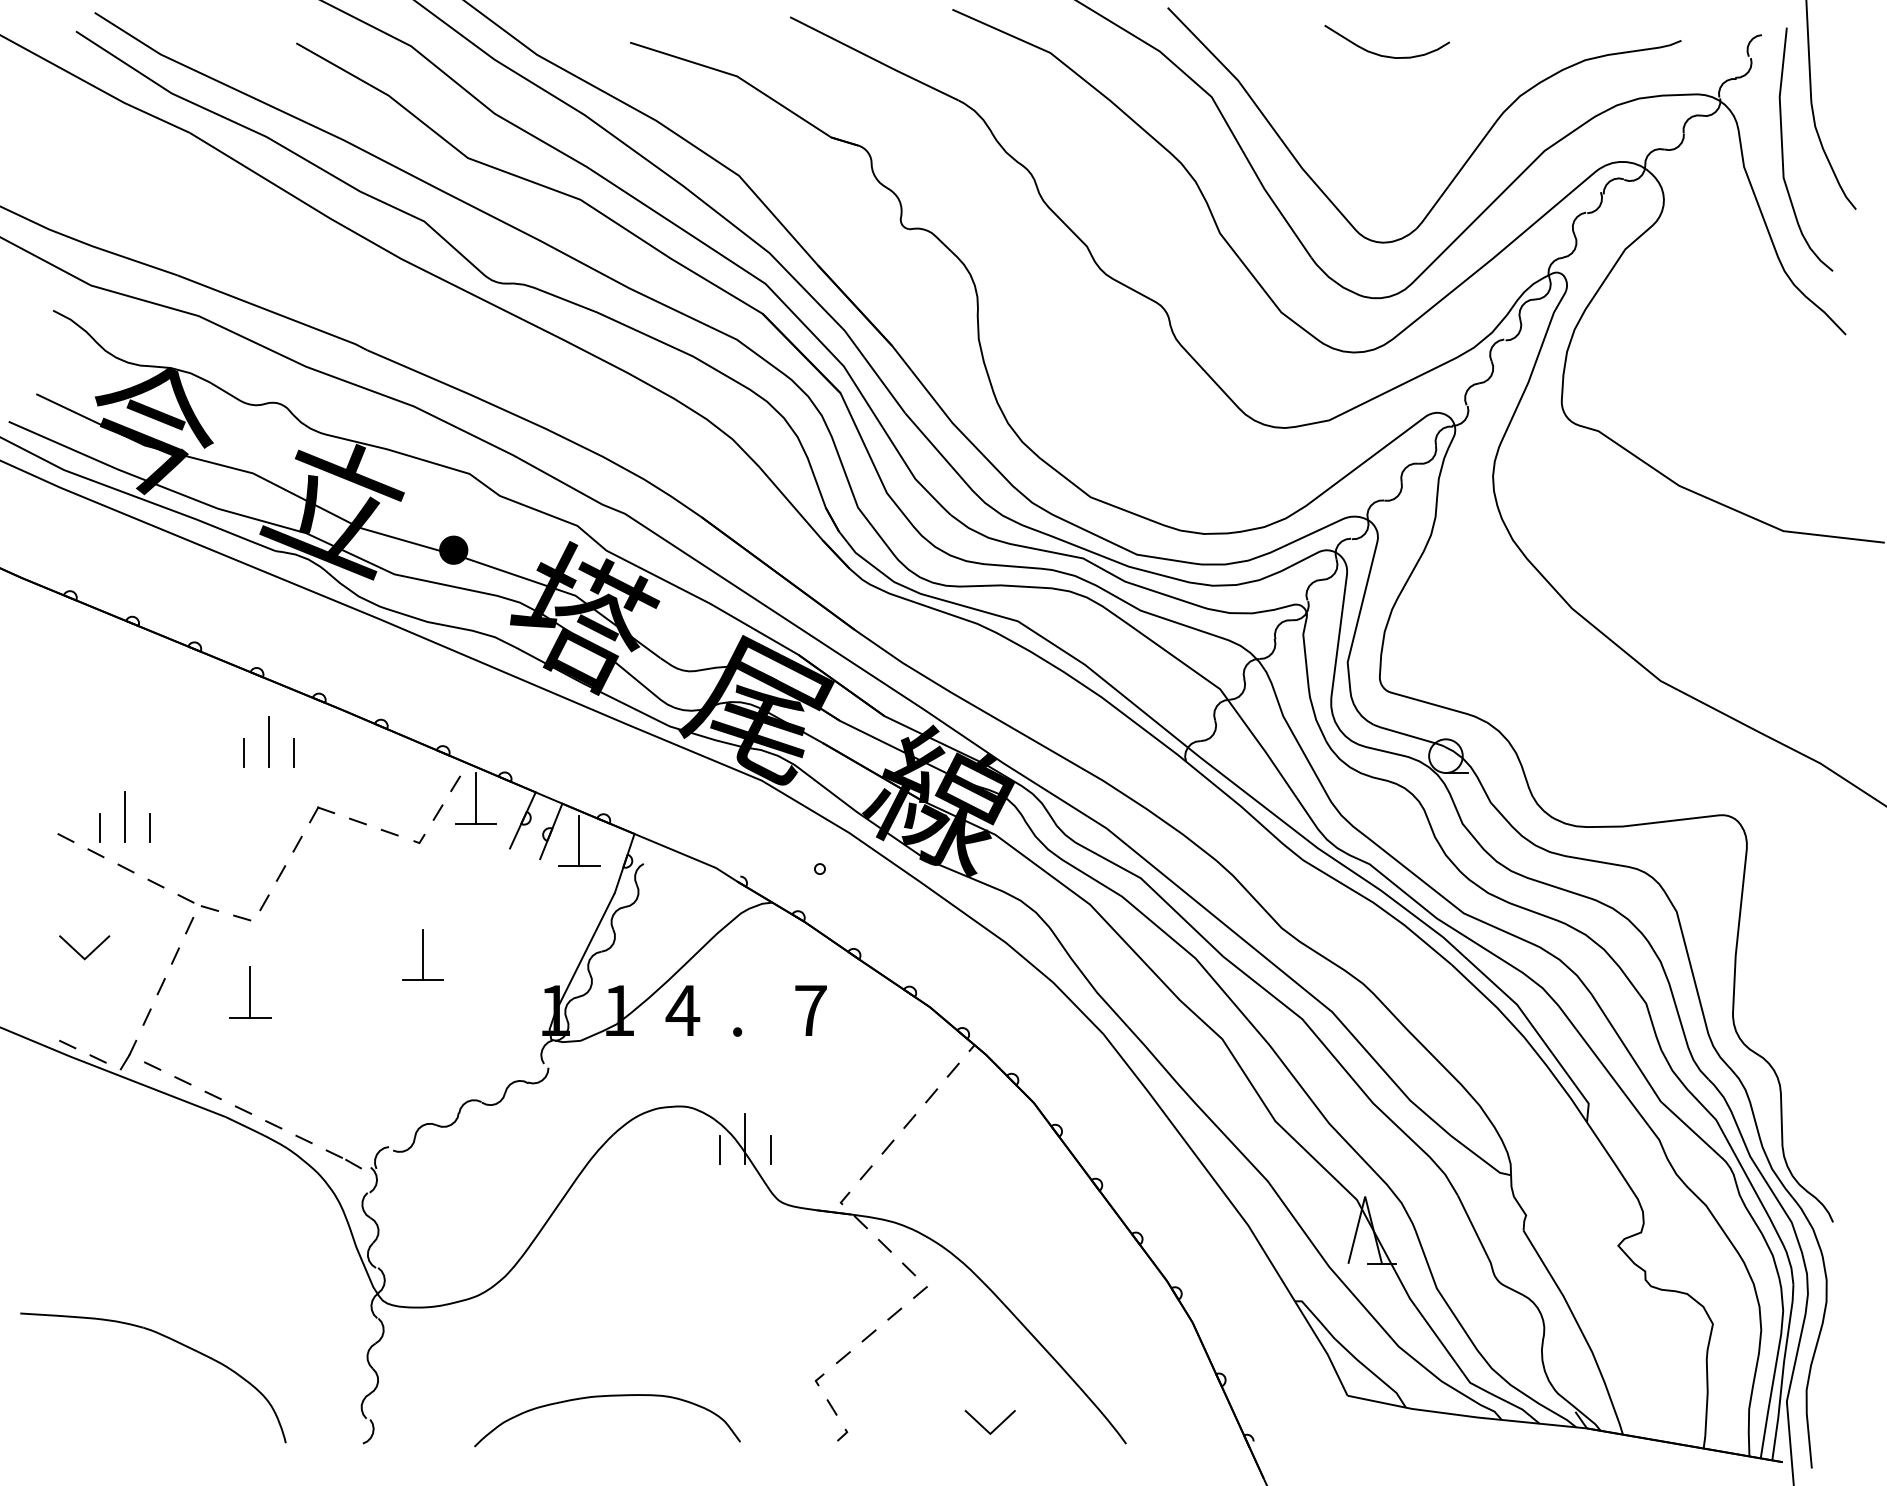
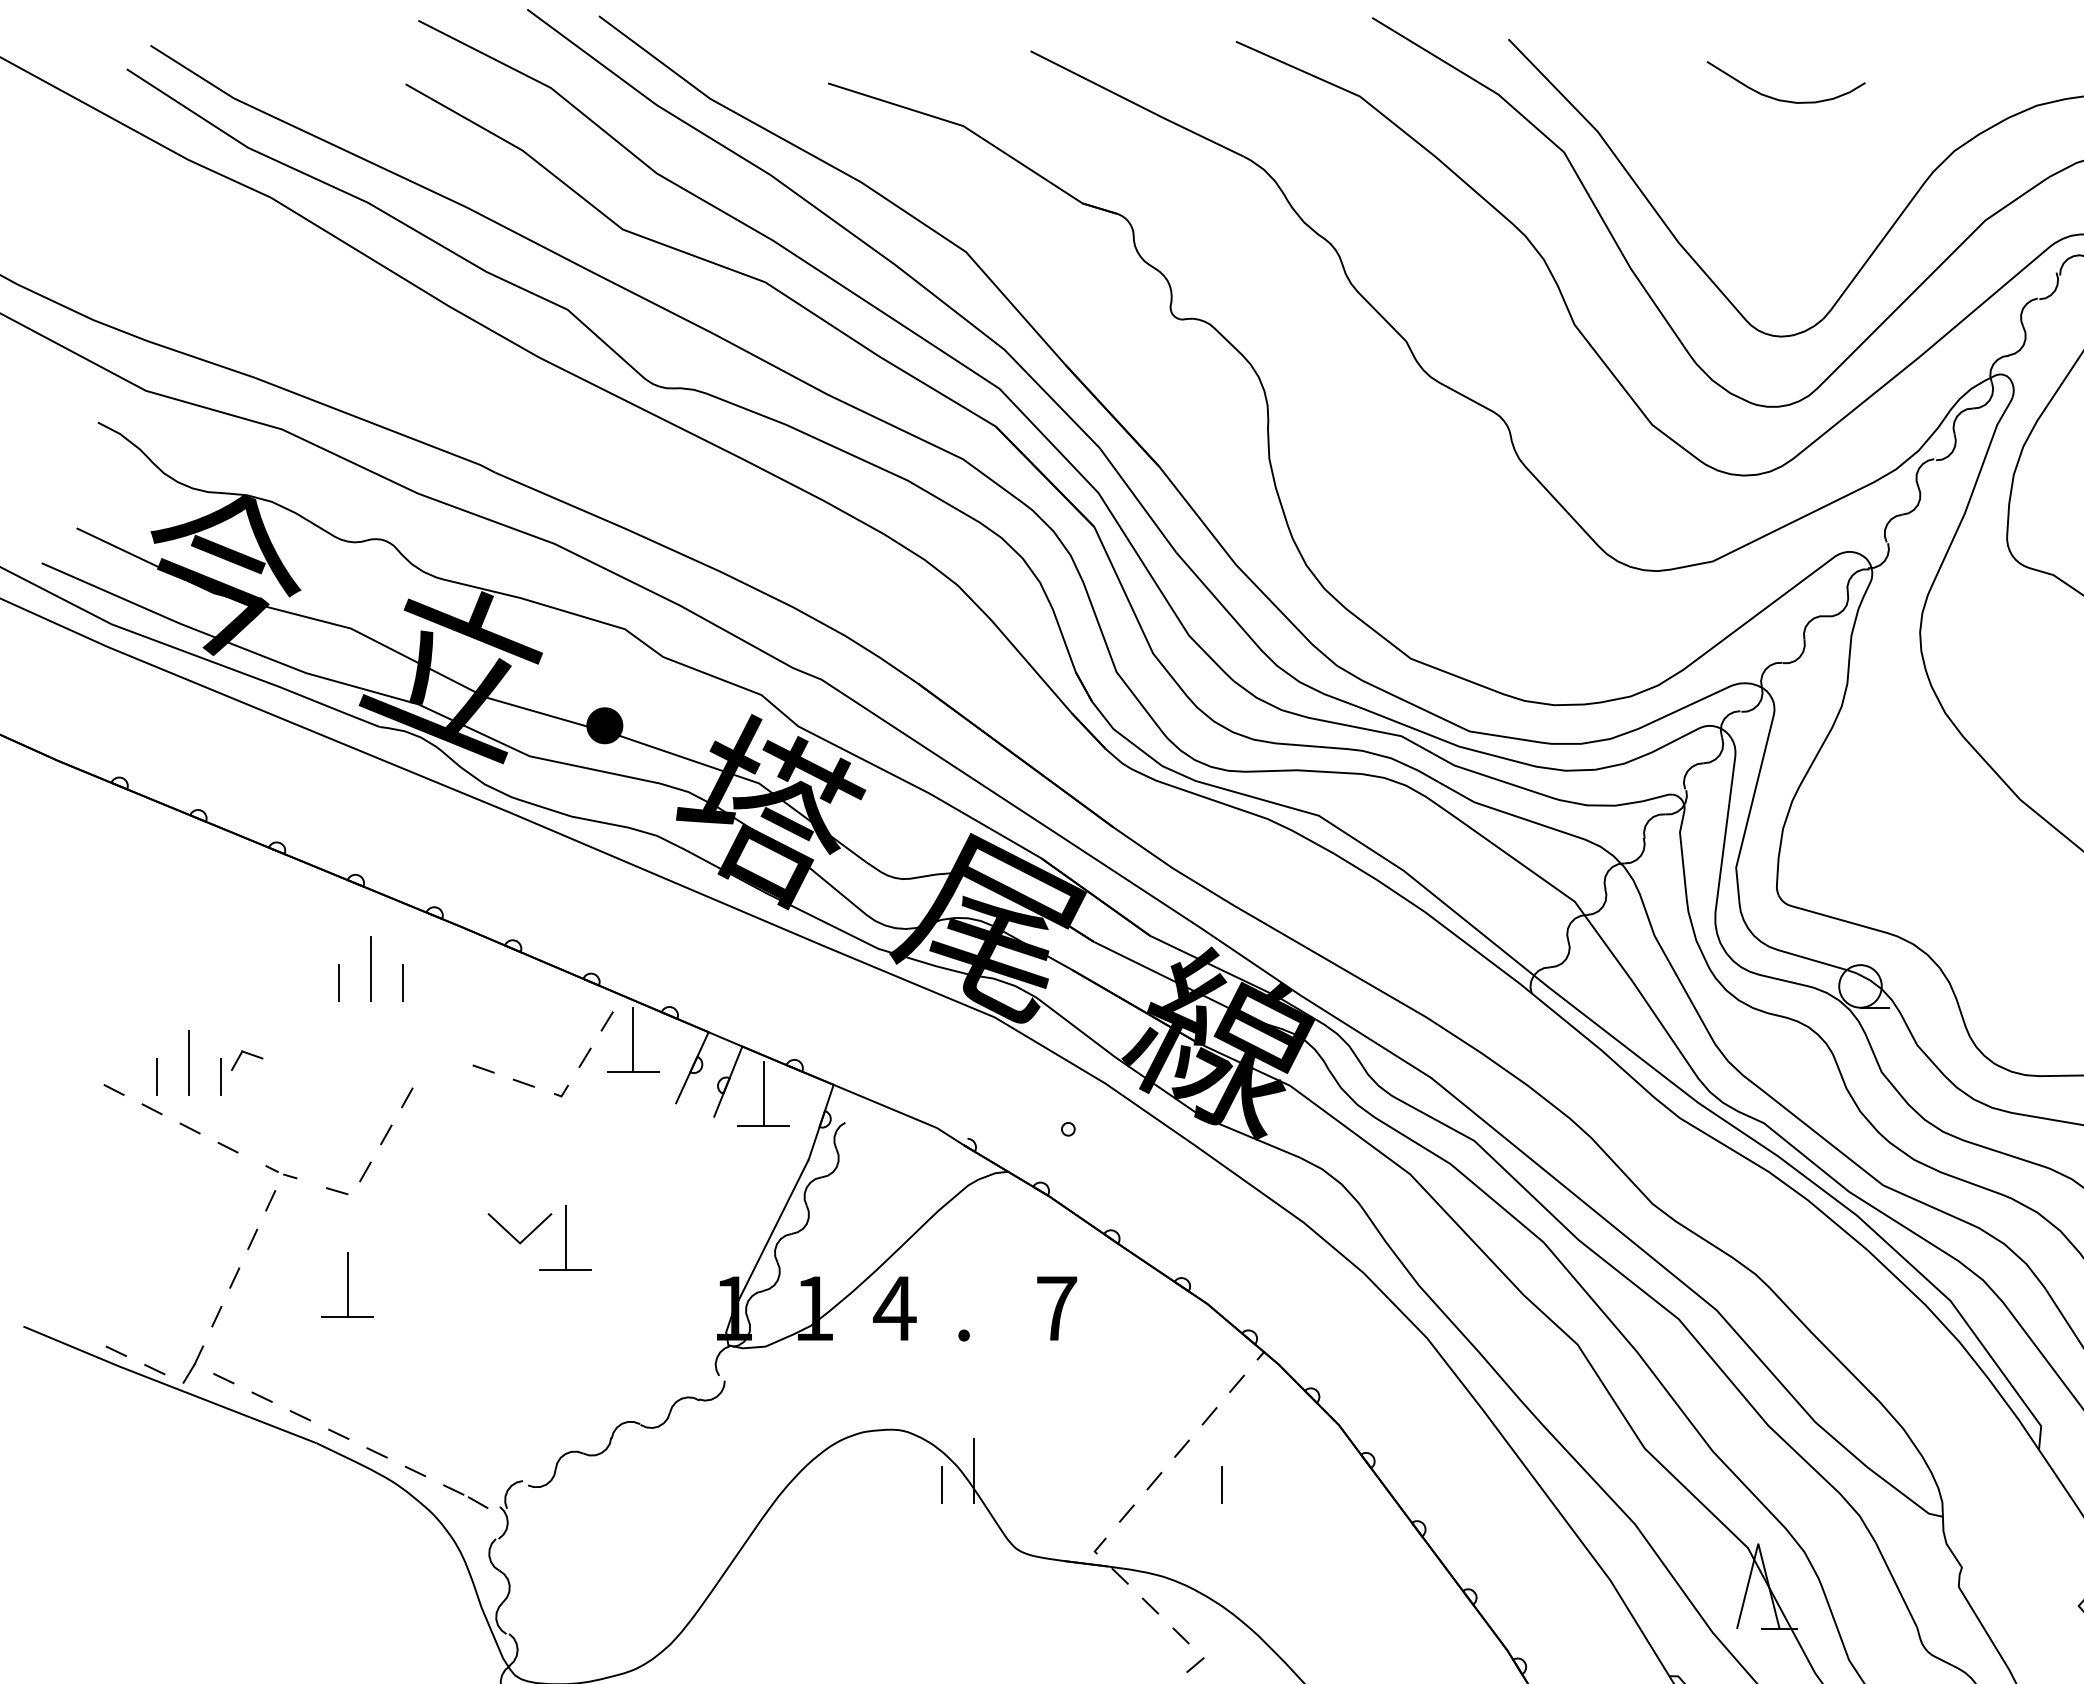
part: (322, 814) -> (247, 1060), moved
part: (197, 902) -> (280, 1171), size x0.6
line: (80, 953) -> (514, 1236), moved
line: (770, 1149) -> (1222, 1484), moved

